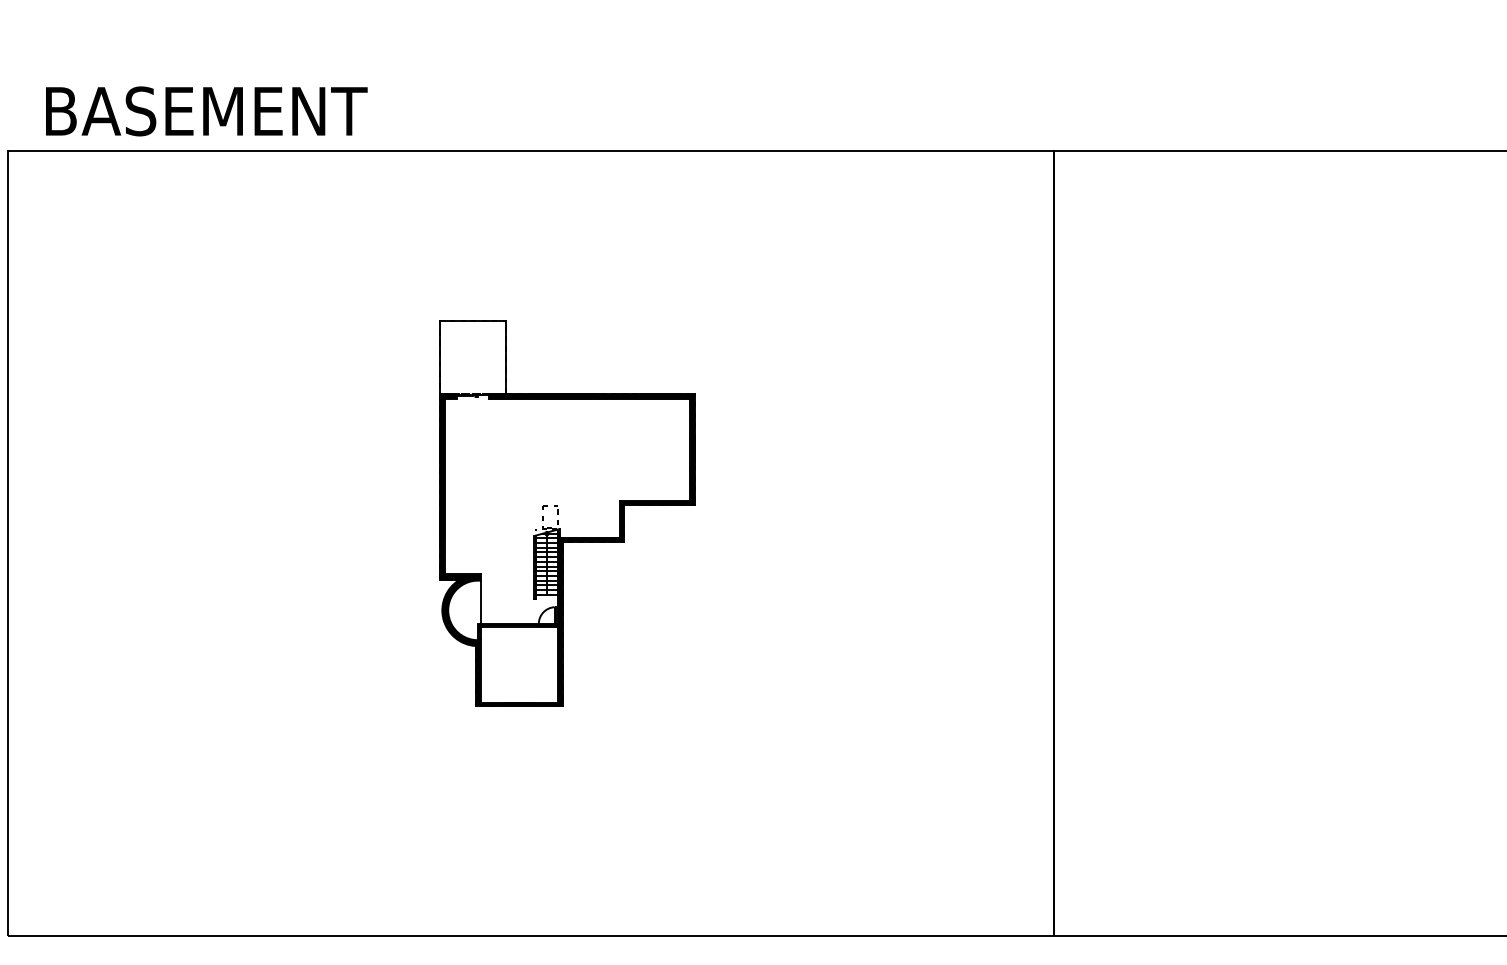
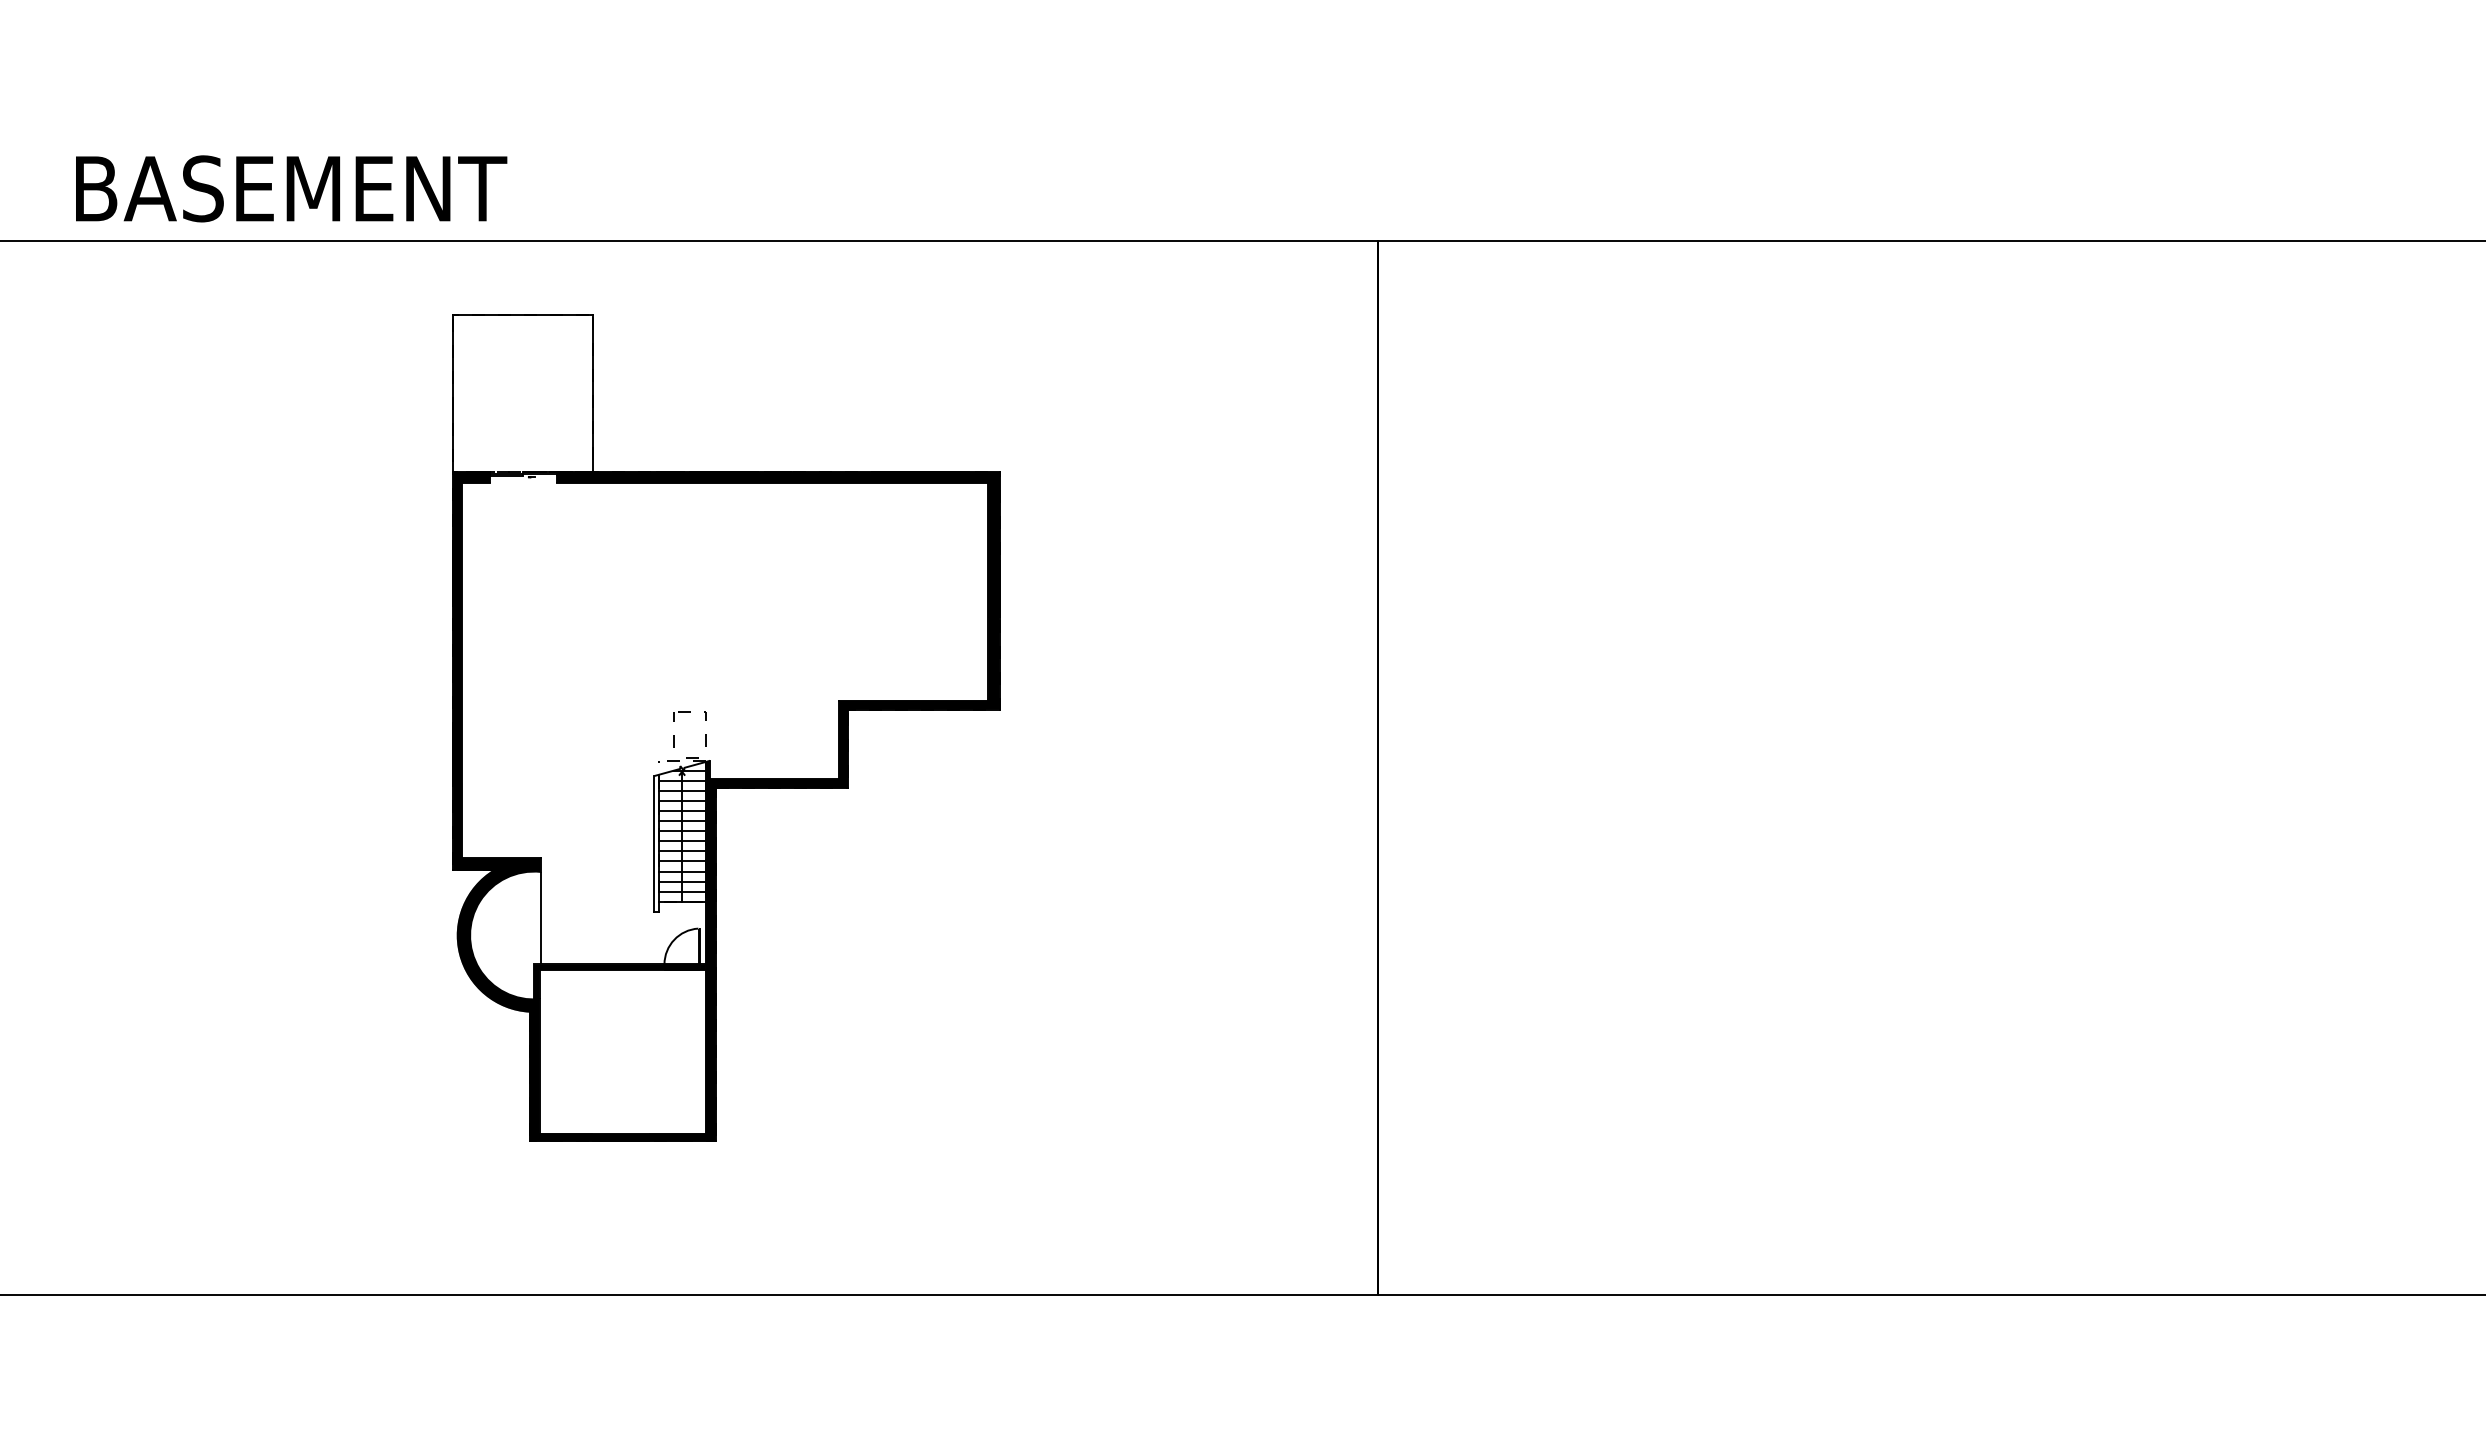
text: (206, 111) -> (291, 188), moved
part: (567, 513) -> (726, 728), size x1.6

